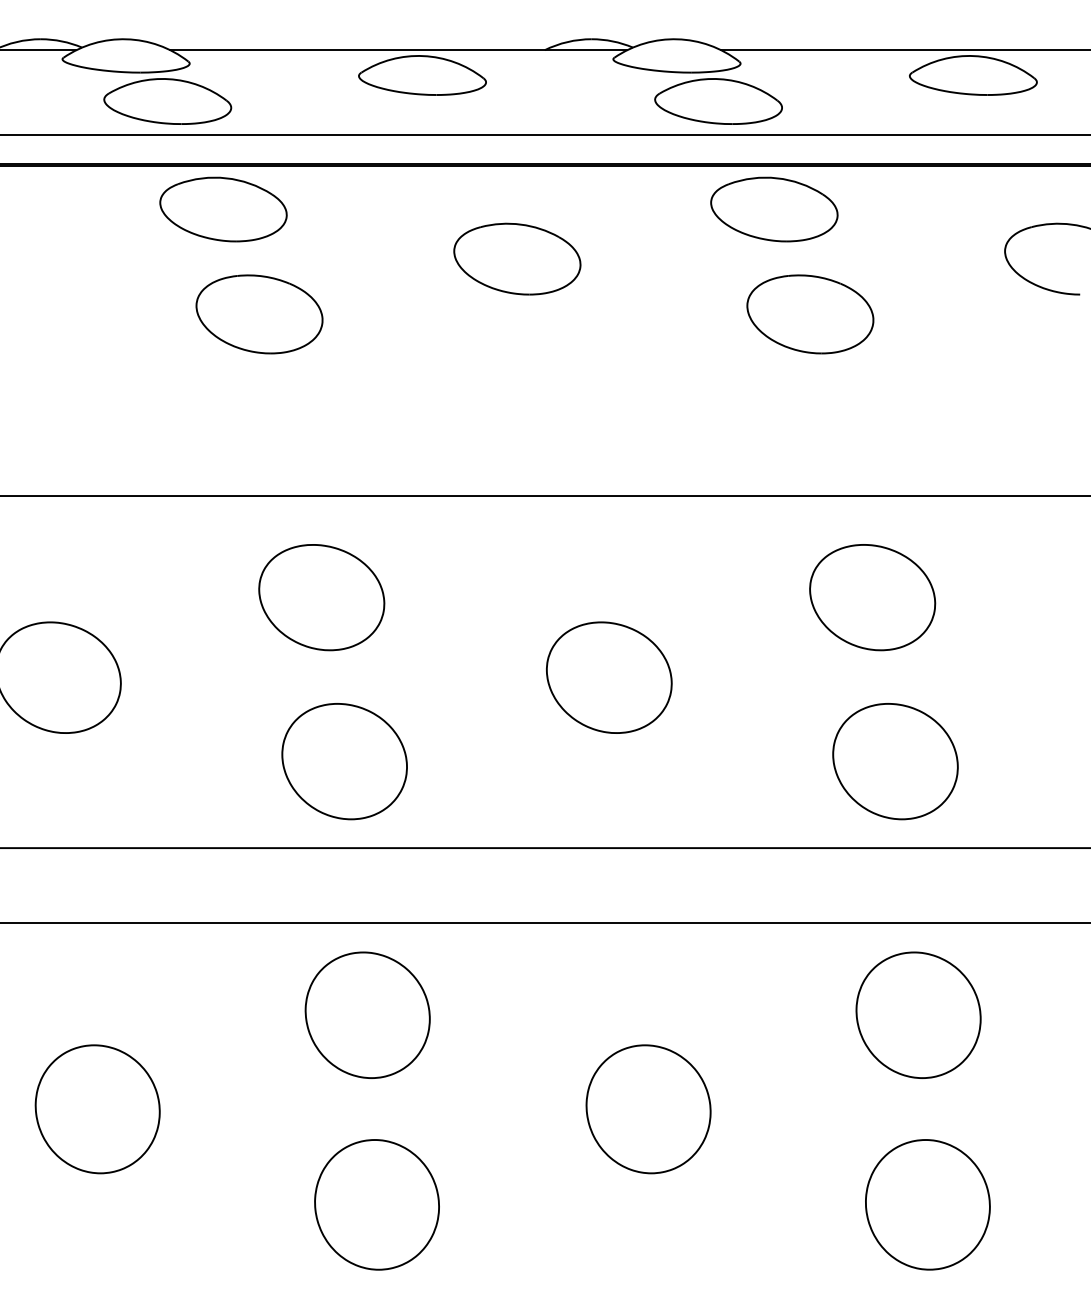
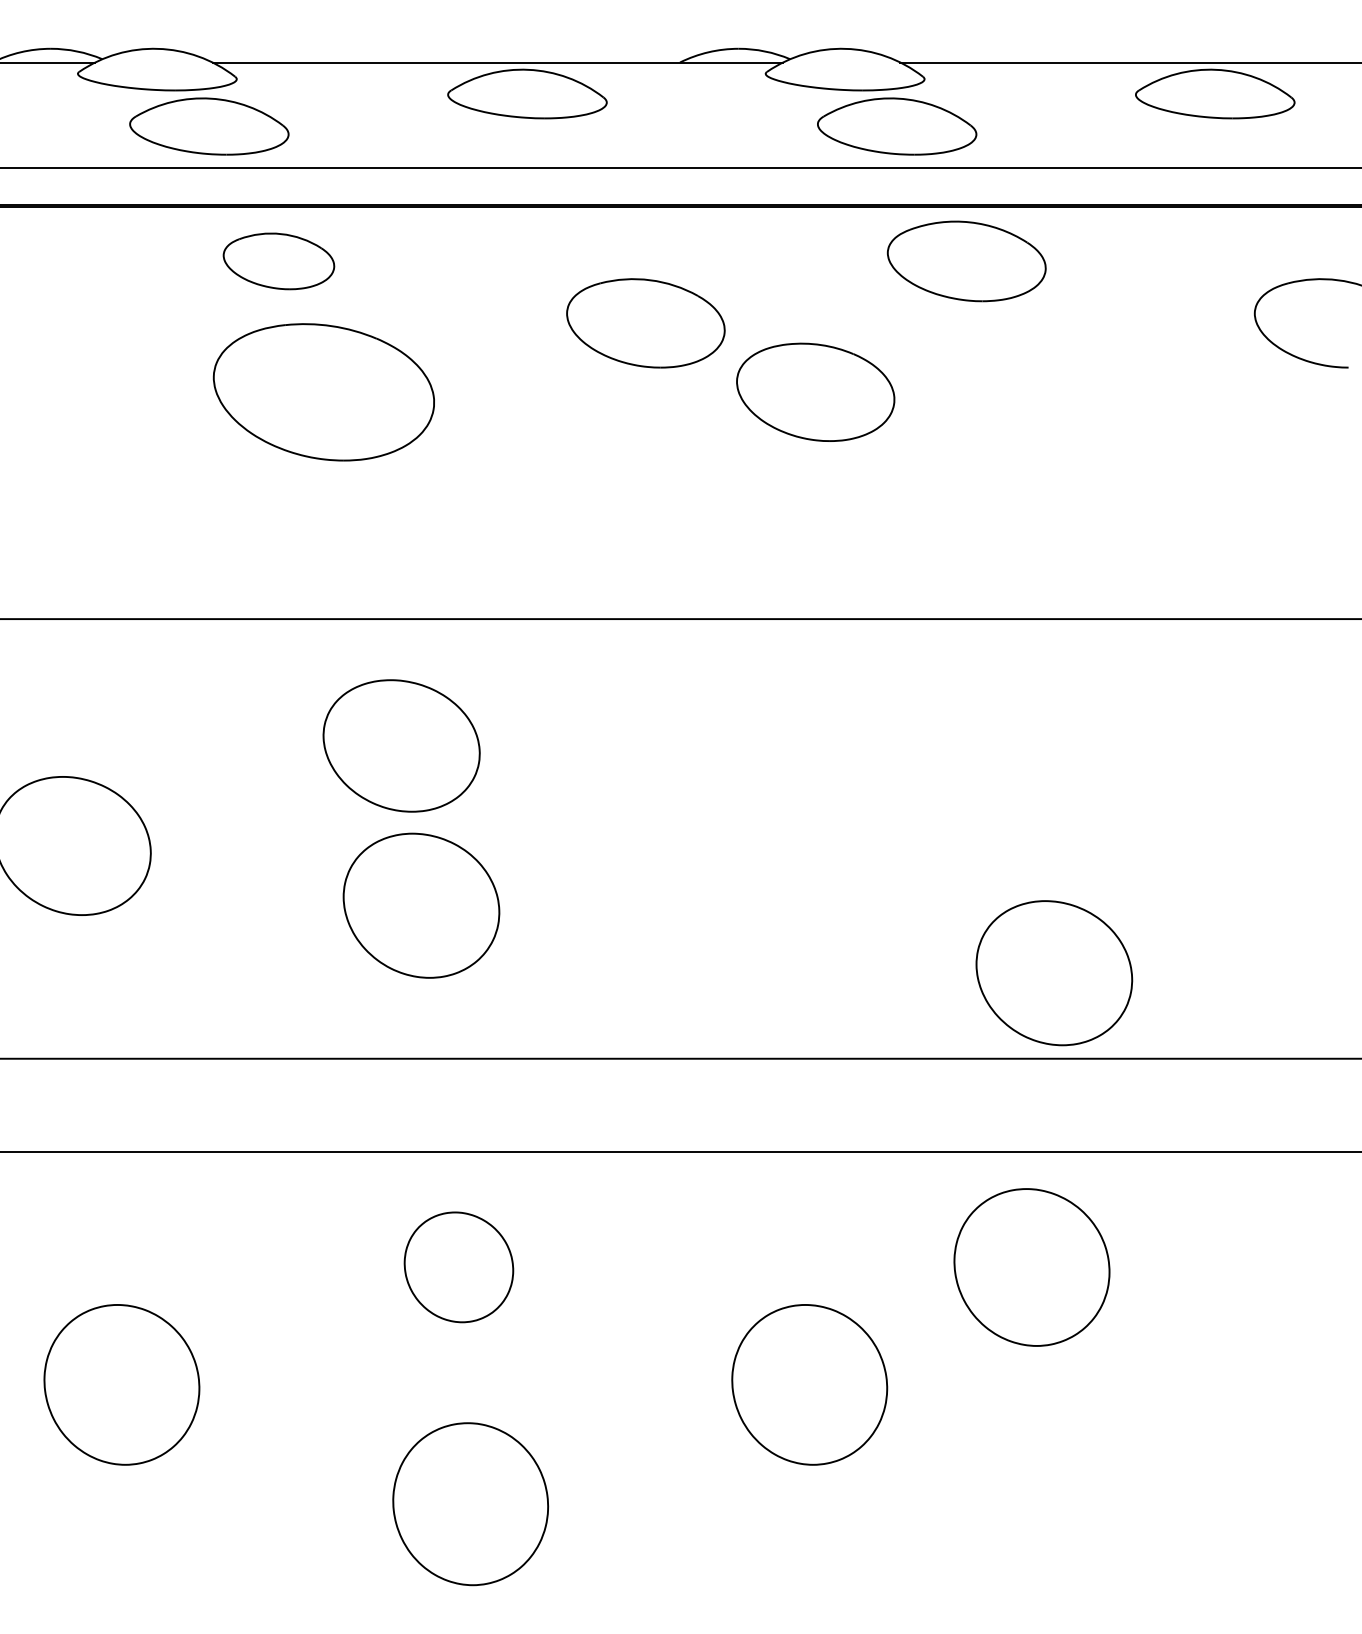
part: (223, 209) -> (278, 261), size x0.7
part: (259, 314) -> (323, 392), size x1.4
part: (810, 314) -> (815, 392), moved
part: (872, 597) -> (1089, 745), removed
part: (609, 677) -> (760, 845), removed
part: (344, 761) -> (421, 905), moved
part: (895, 761) -> (1054, 973), moved
part: (367, 1014) -> (458, 1266), size x0.7
part: (918, 1014) -> (1031, 1266), moved
part: (927, 1204) -> (1157, 1503), removed

